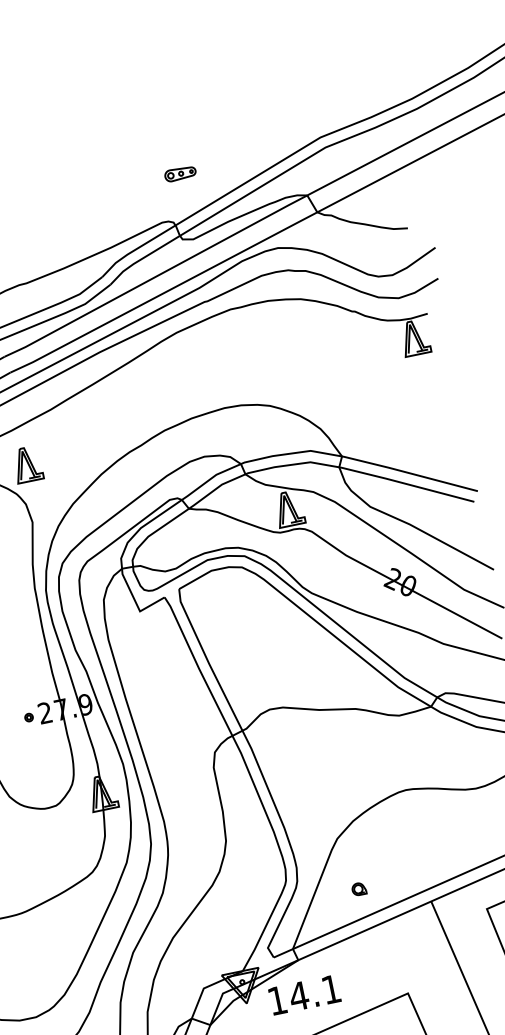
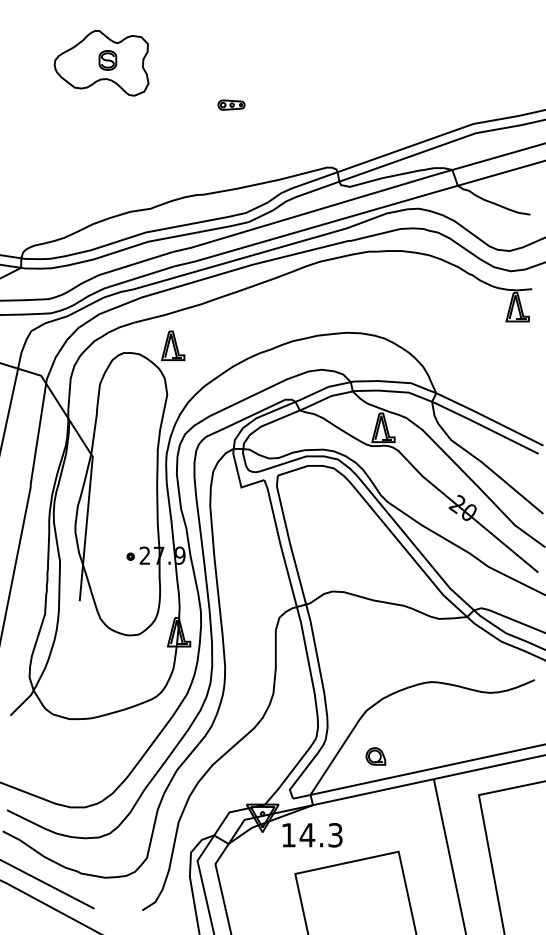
part: (180, 173) -> (231, 104), moved
part: (358, 889) -> (375, 756), size x1.67
text: (331, 989) -> (335, 835), 14.1 -> 14.3

